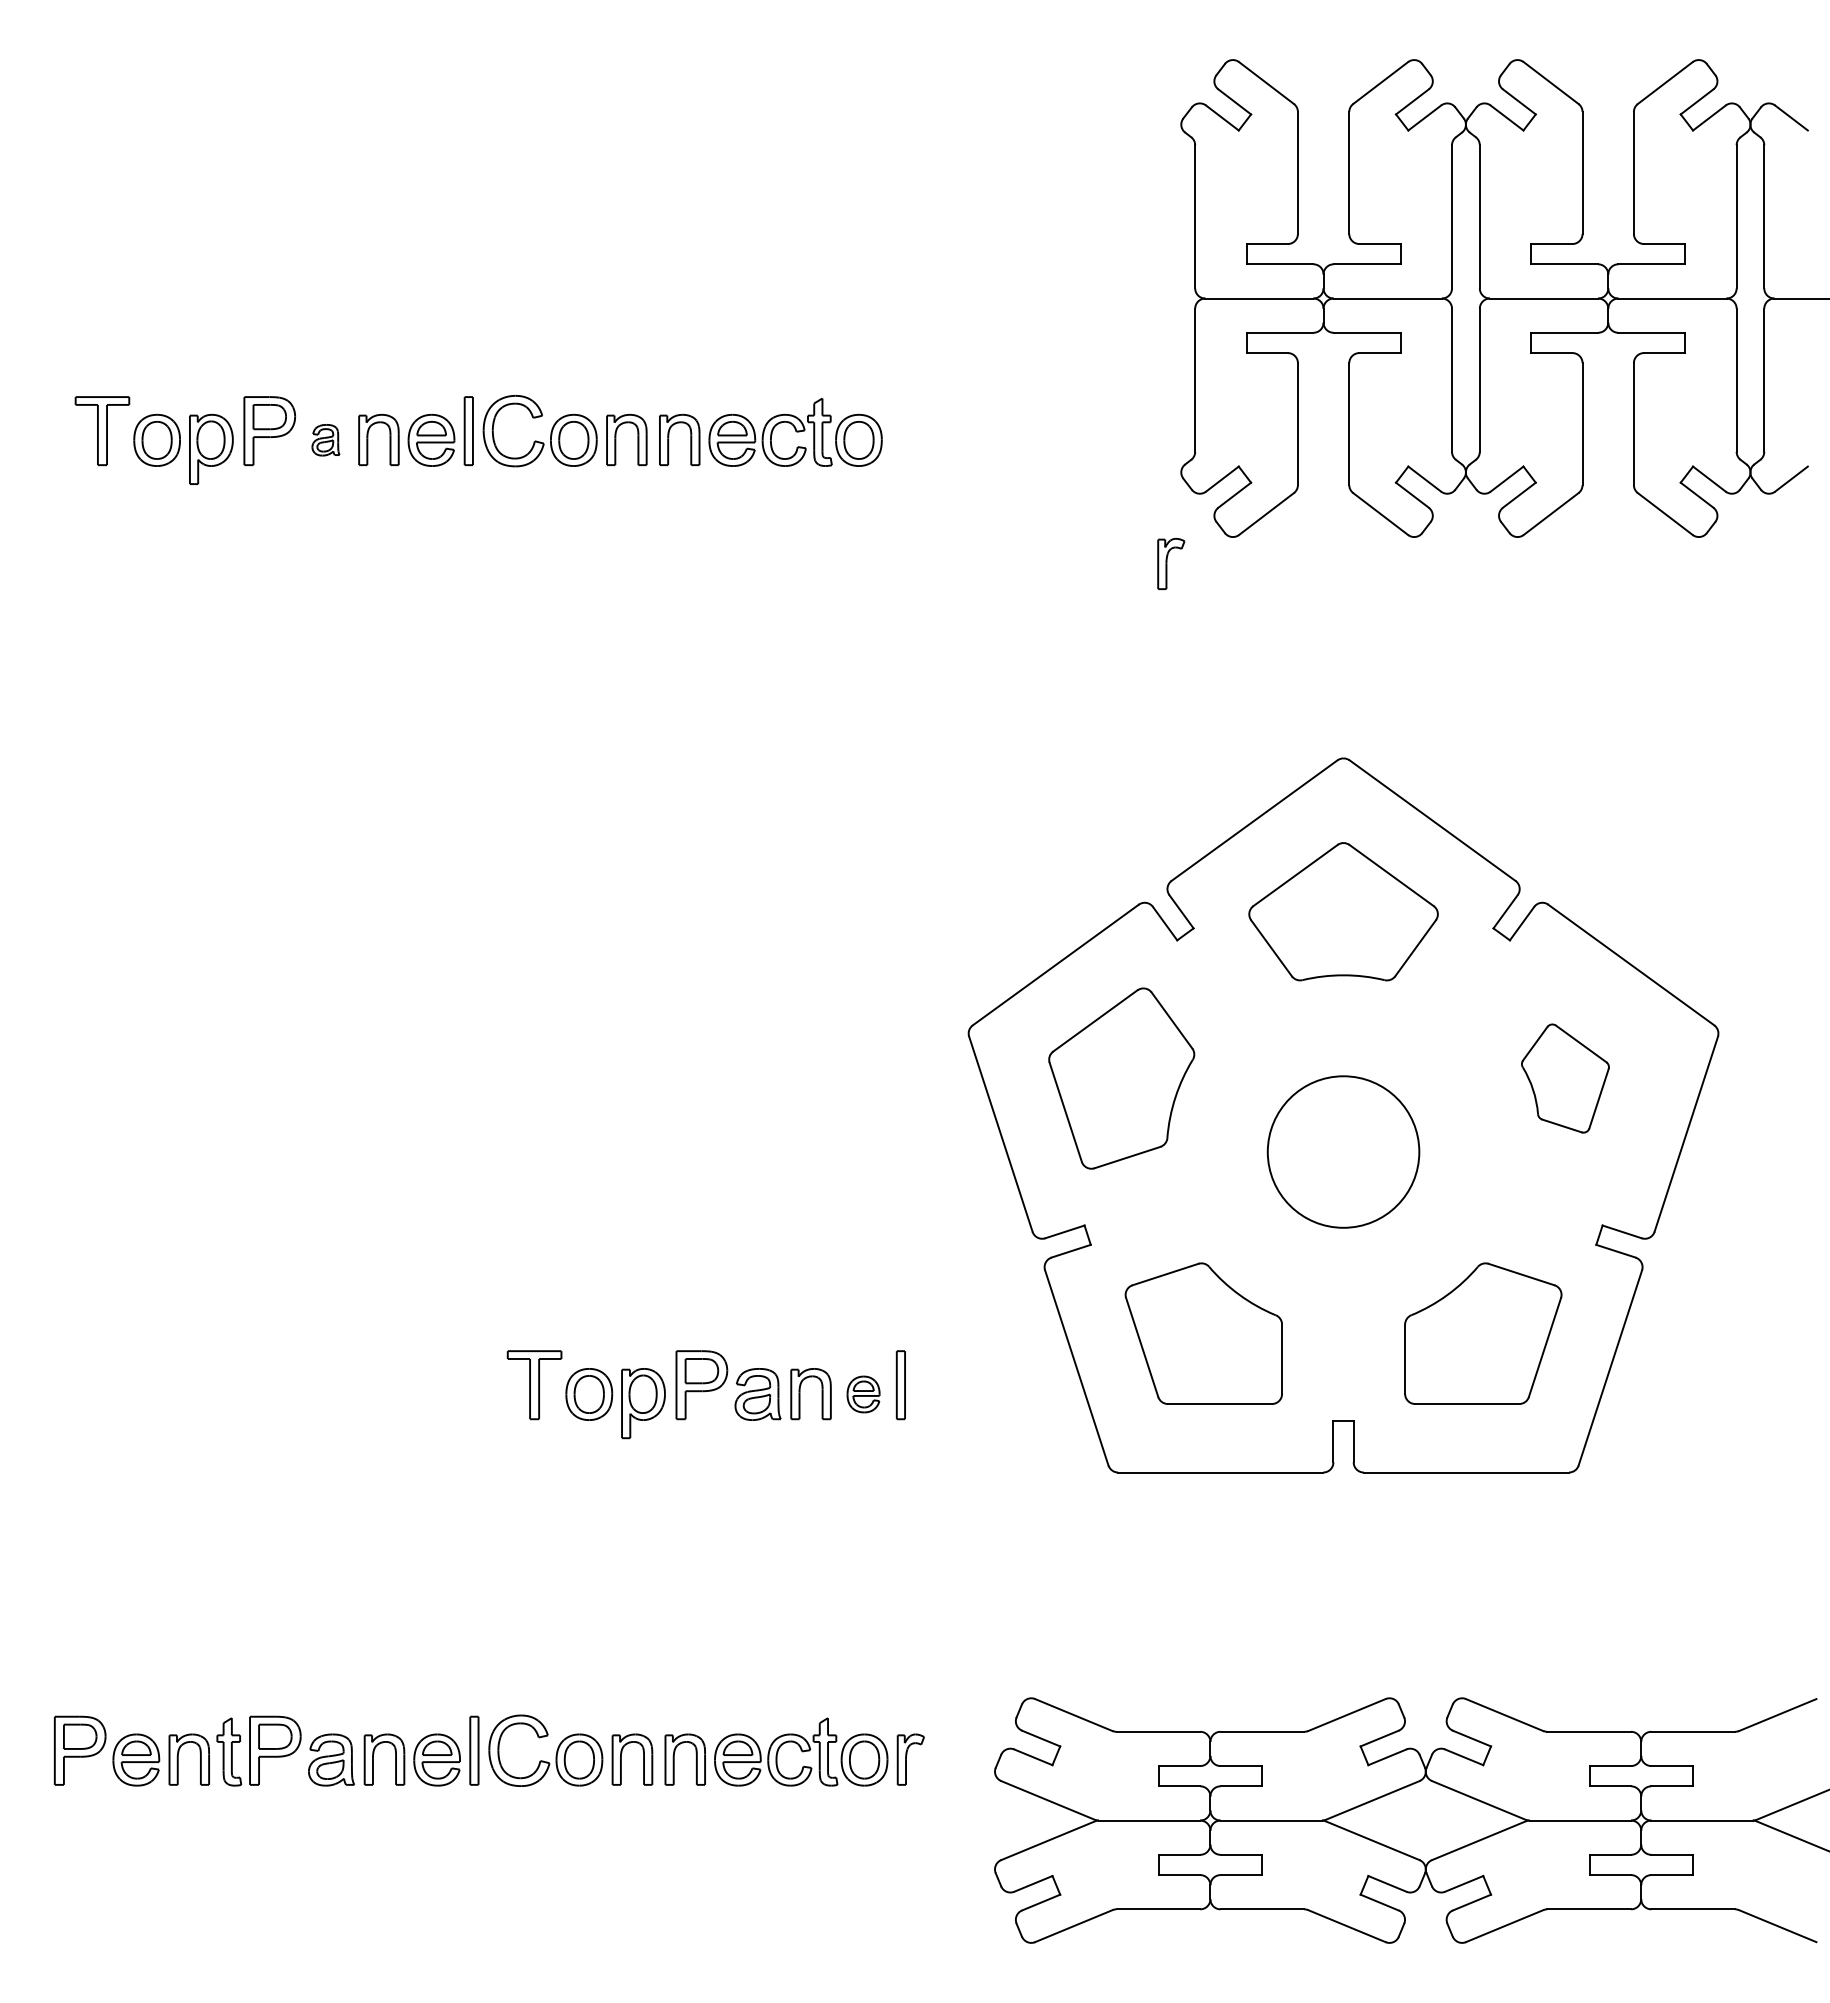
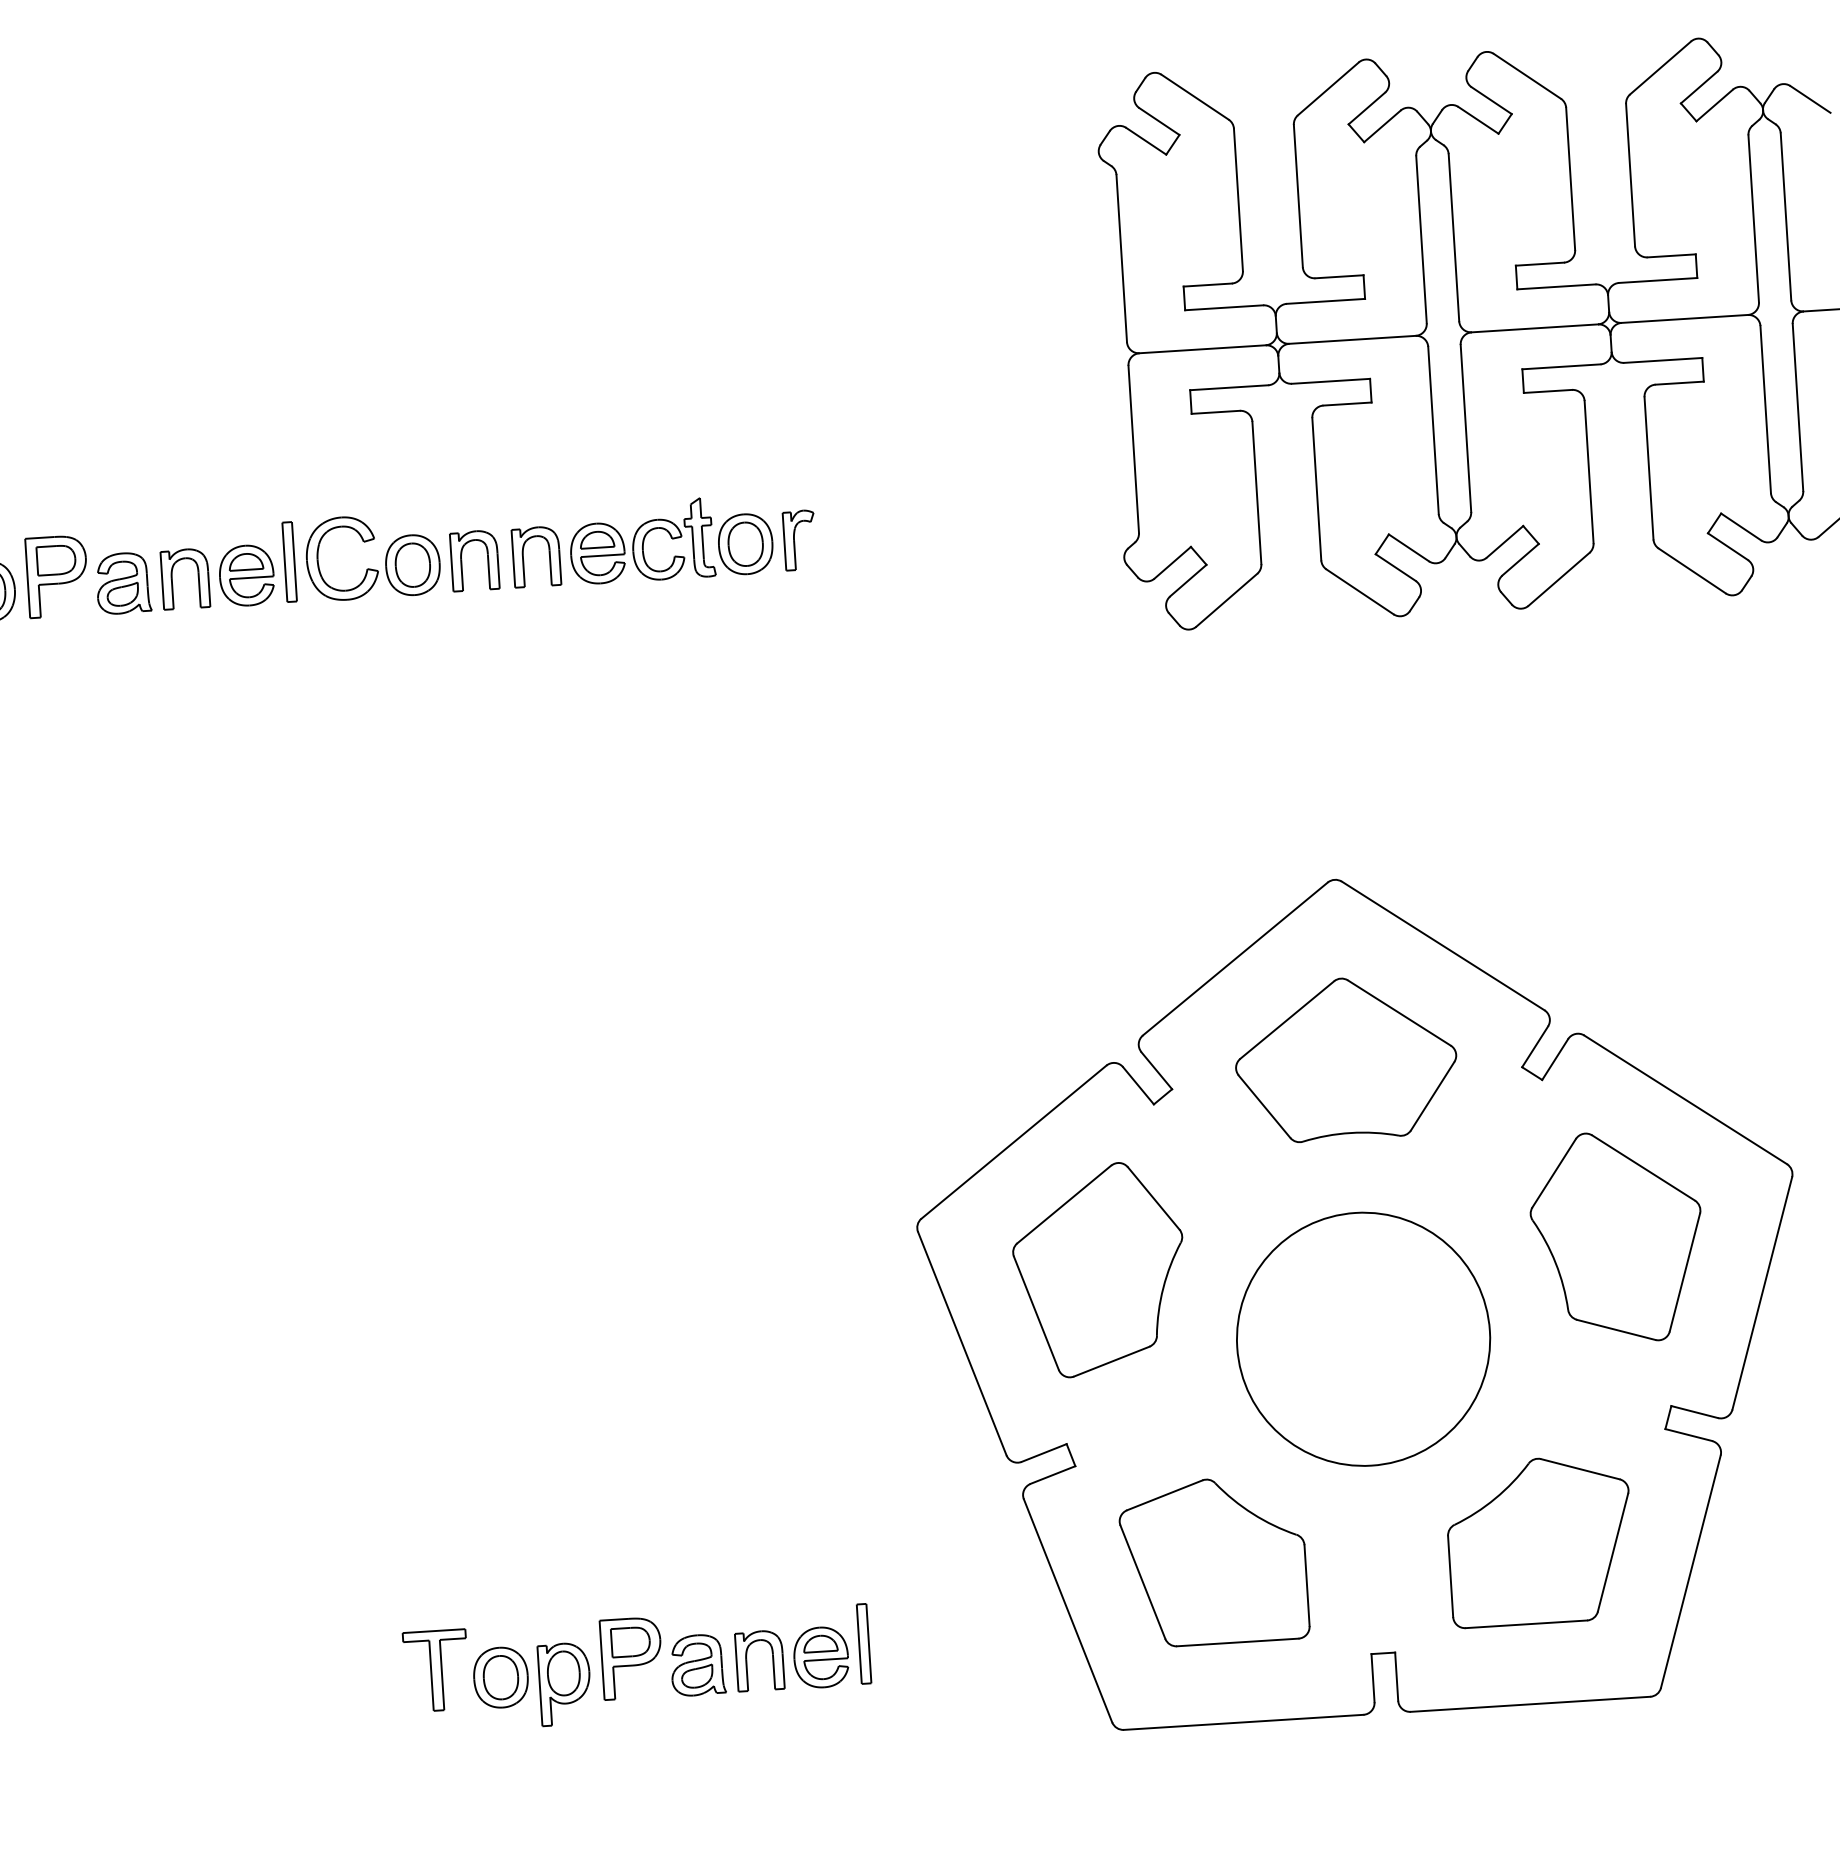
part: (325, 439) -> (122, 582), size x1.67
part: (1171, 563) -> (799, 539), moved
part: (1565, 1078) -> (1617, 1237), size x1.67
circle: (1343, 1151) -> (1363, 1338), size x1.43
part: (863, 1394) -> (821, 1657), size x1.43

